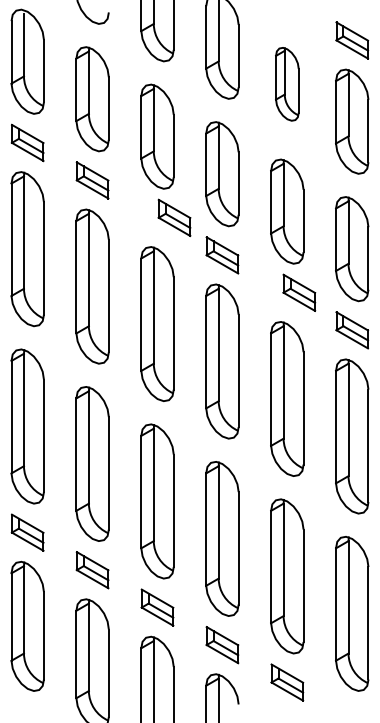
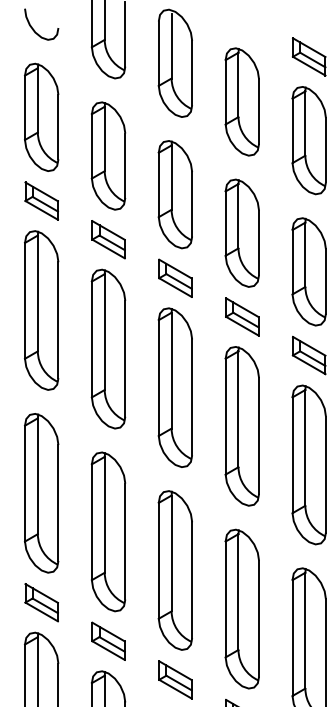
part: (287, 84) -> (242, 102), size x1.43
part: (174, 217) -> (108, 239), moved
part: (299, 292) -> (242, 316), moved

